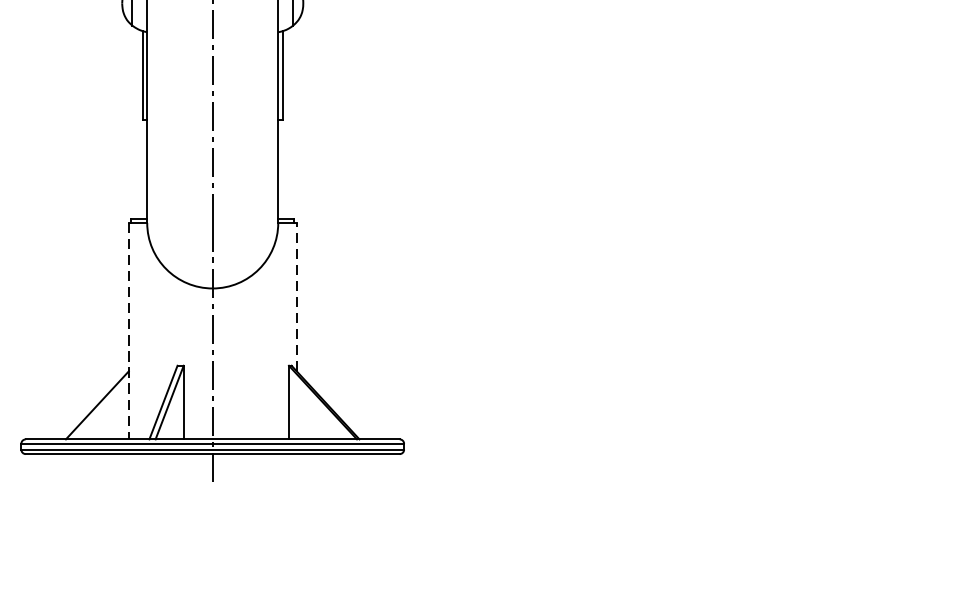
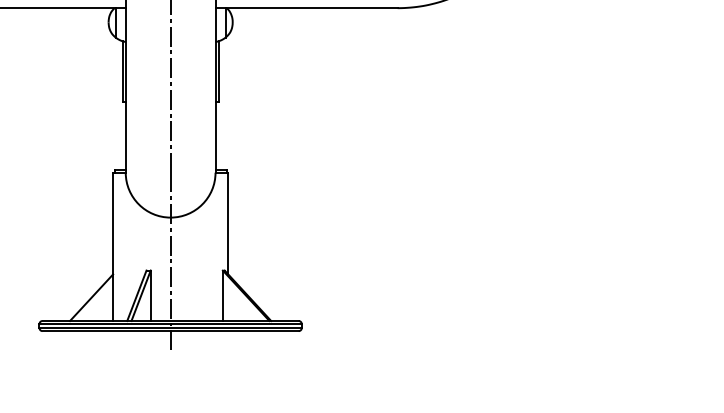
line: (297, 297) -> (228, 223), dashed -> solid
line: (129, 332) -> (113, 247), dashed -> solid

